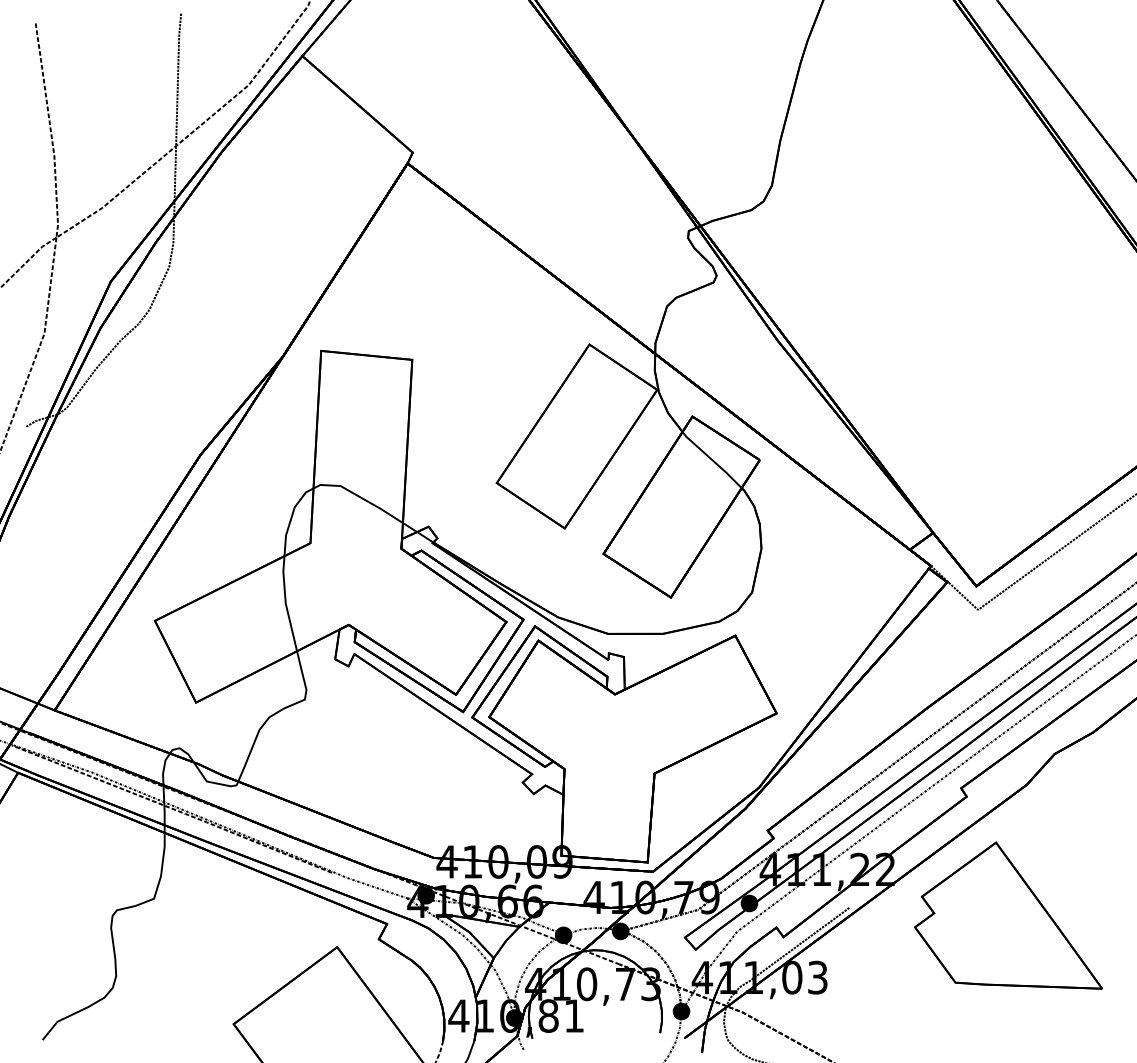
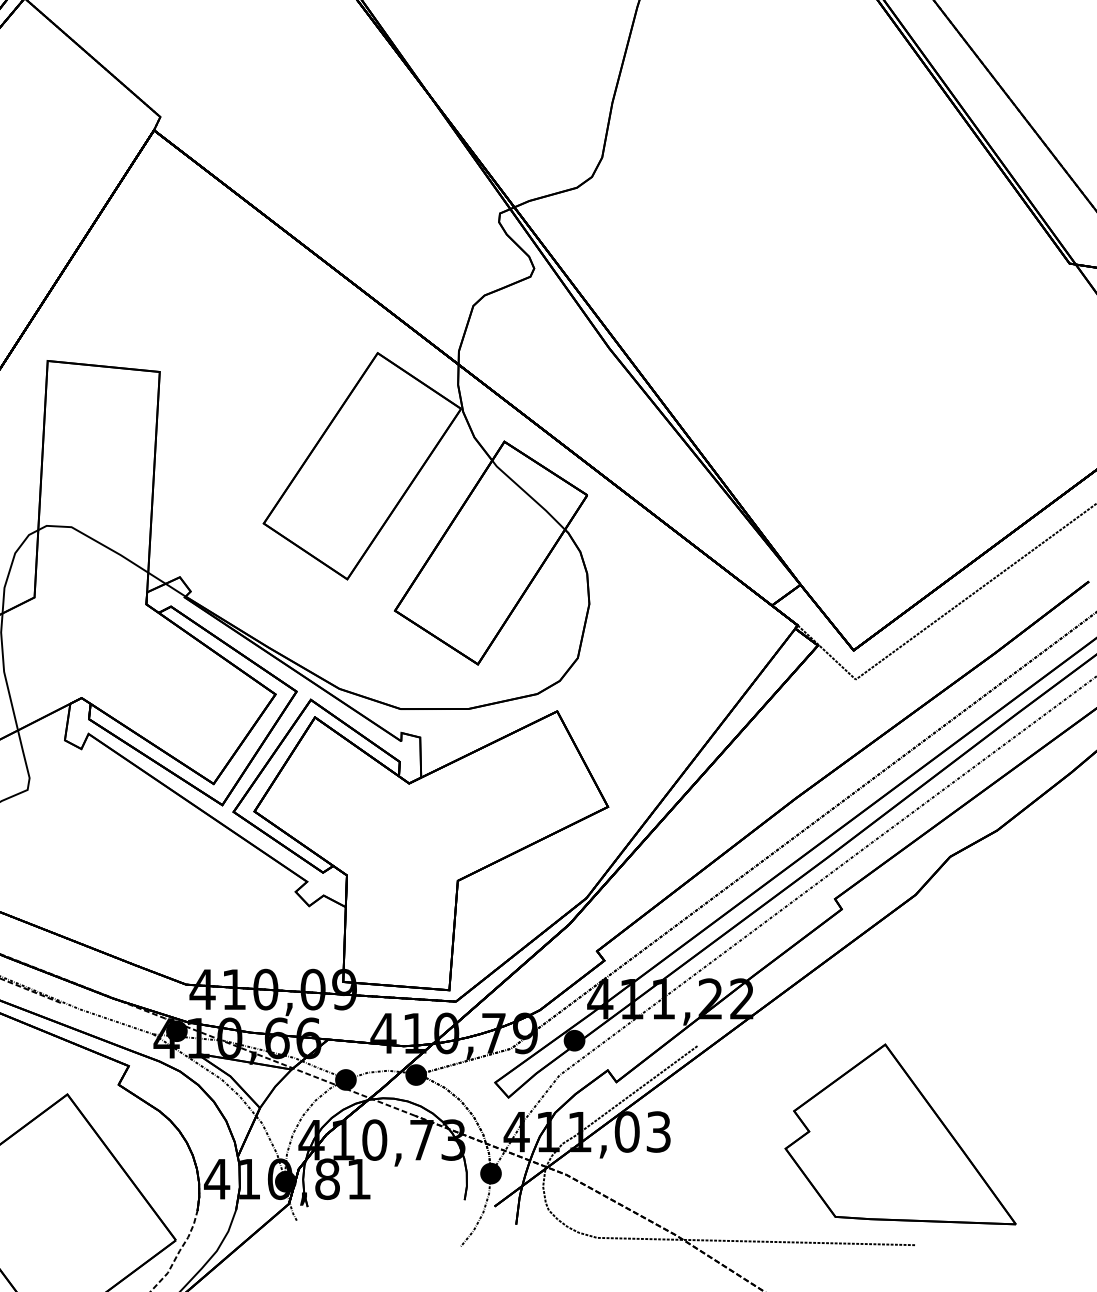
part: (1007, 915) -> (899, 1134), moved

